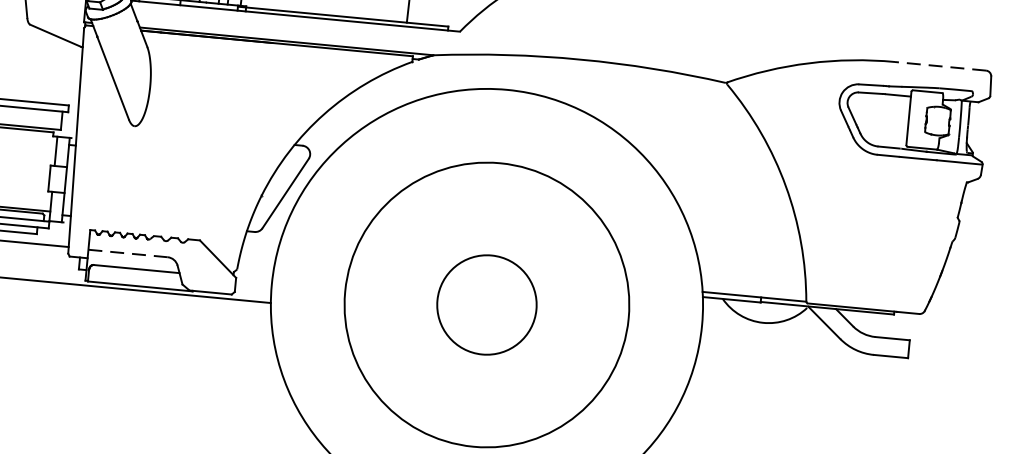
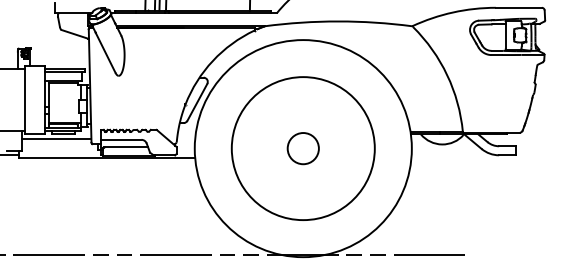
line: (939, 65) -> (518, 7), dashed -> solid
line: (128, 252) -> (121, 139), dashed -> solid
circle: (485, 304) -> (302, 148), size x0.62

